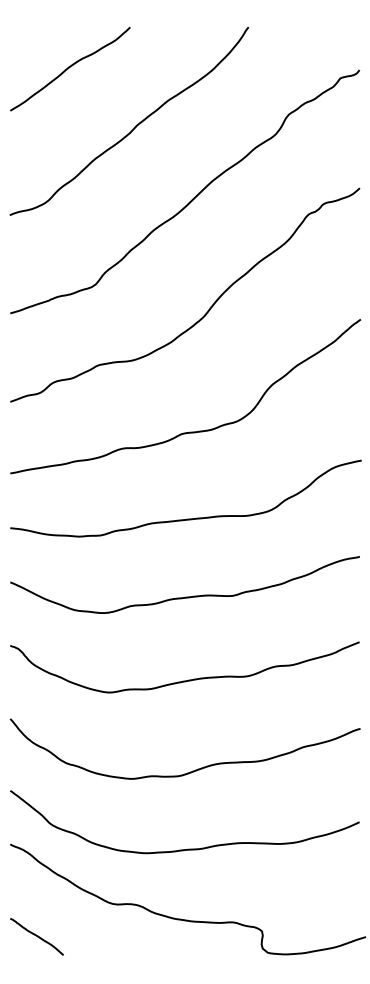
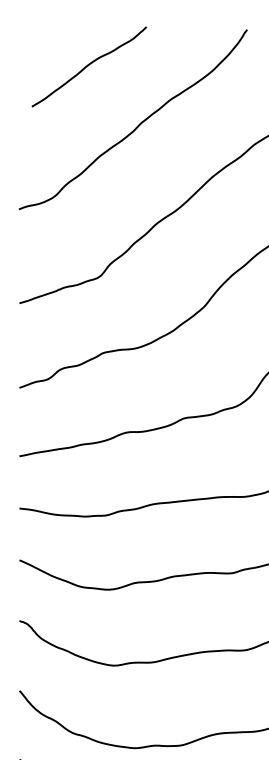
curve: (70, 67) -> (89, 65), moved

